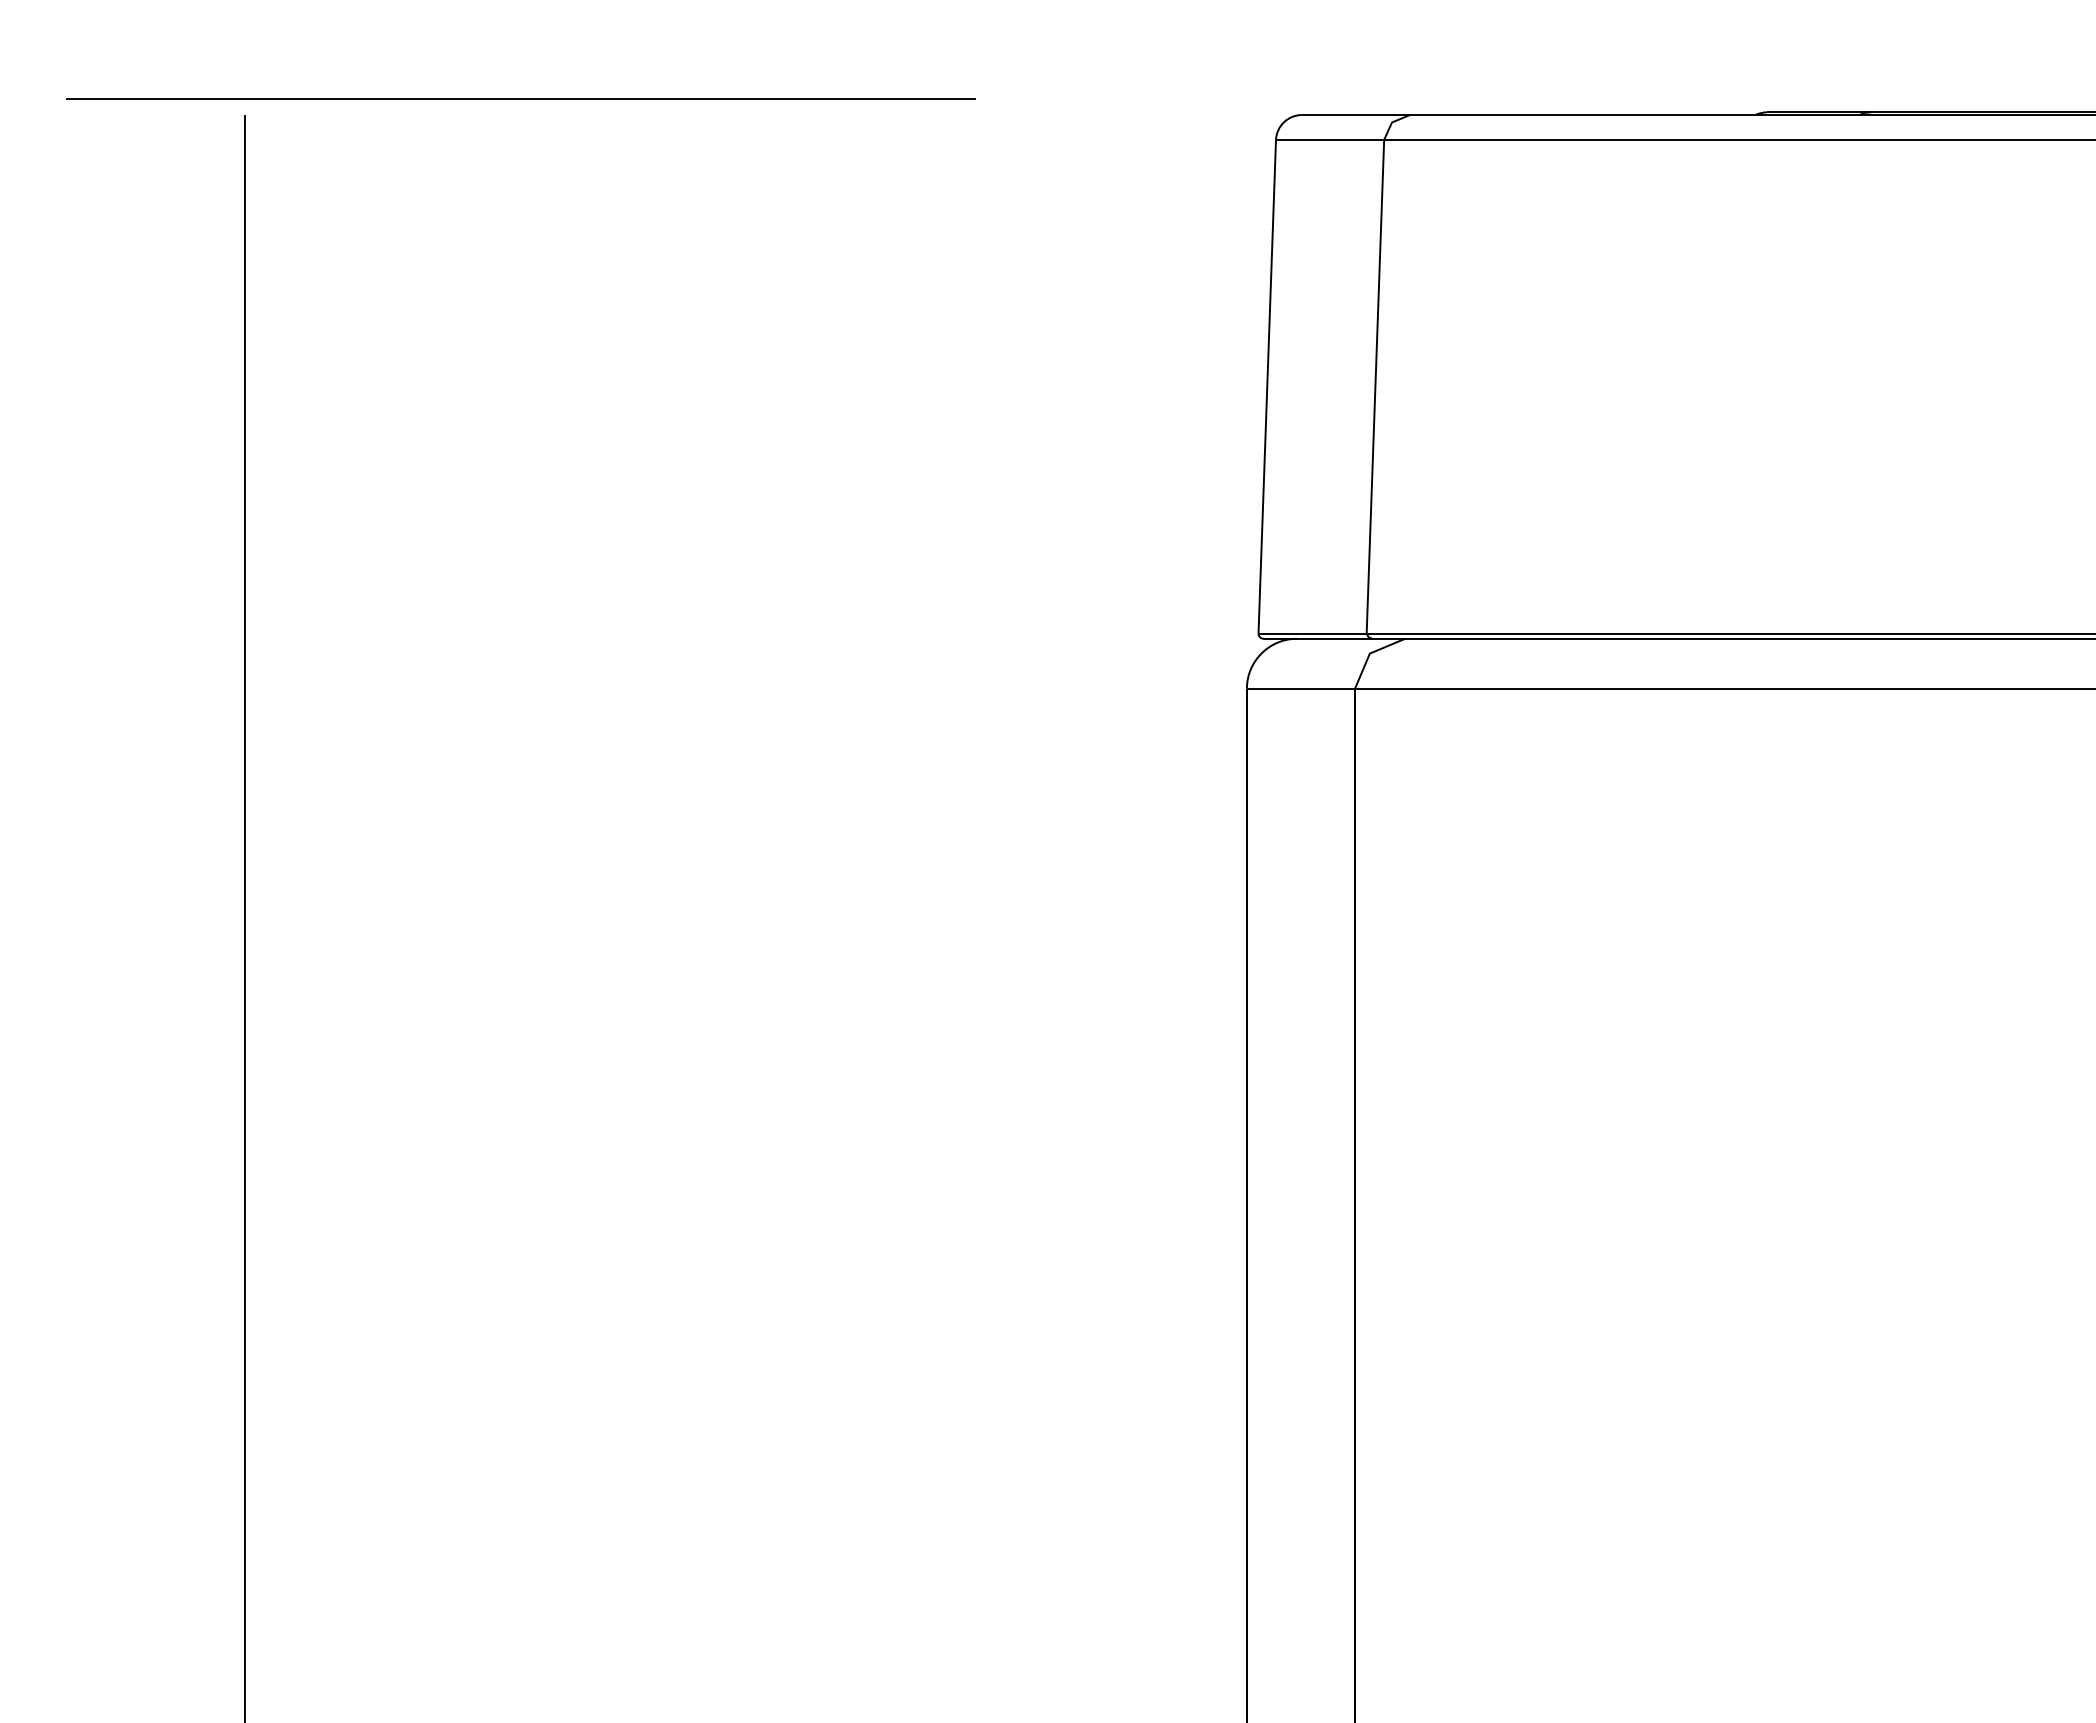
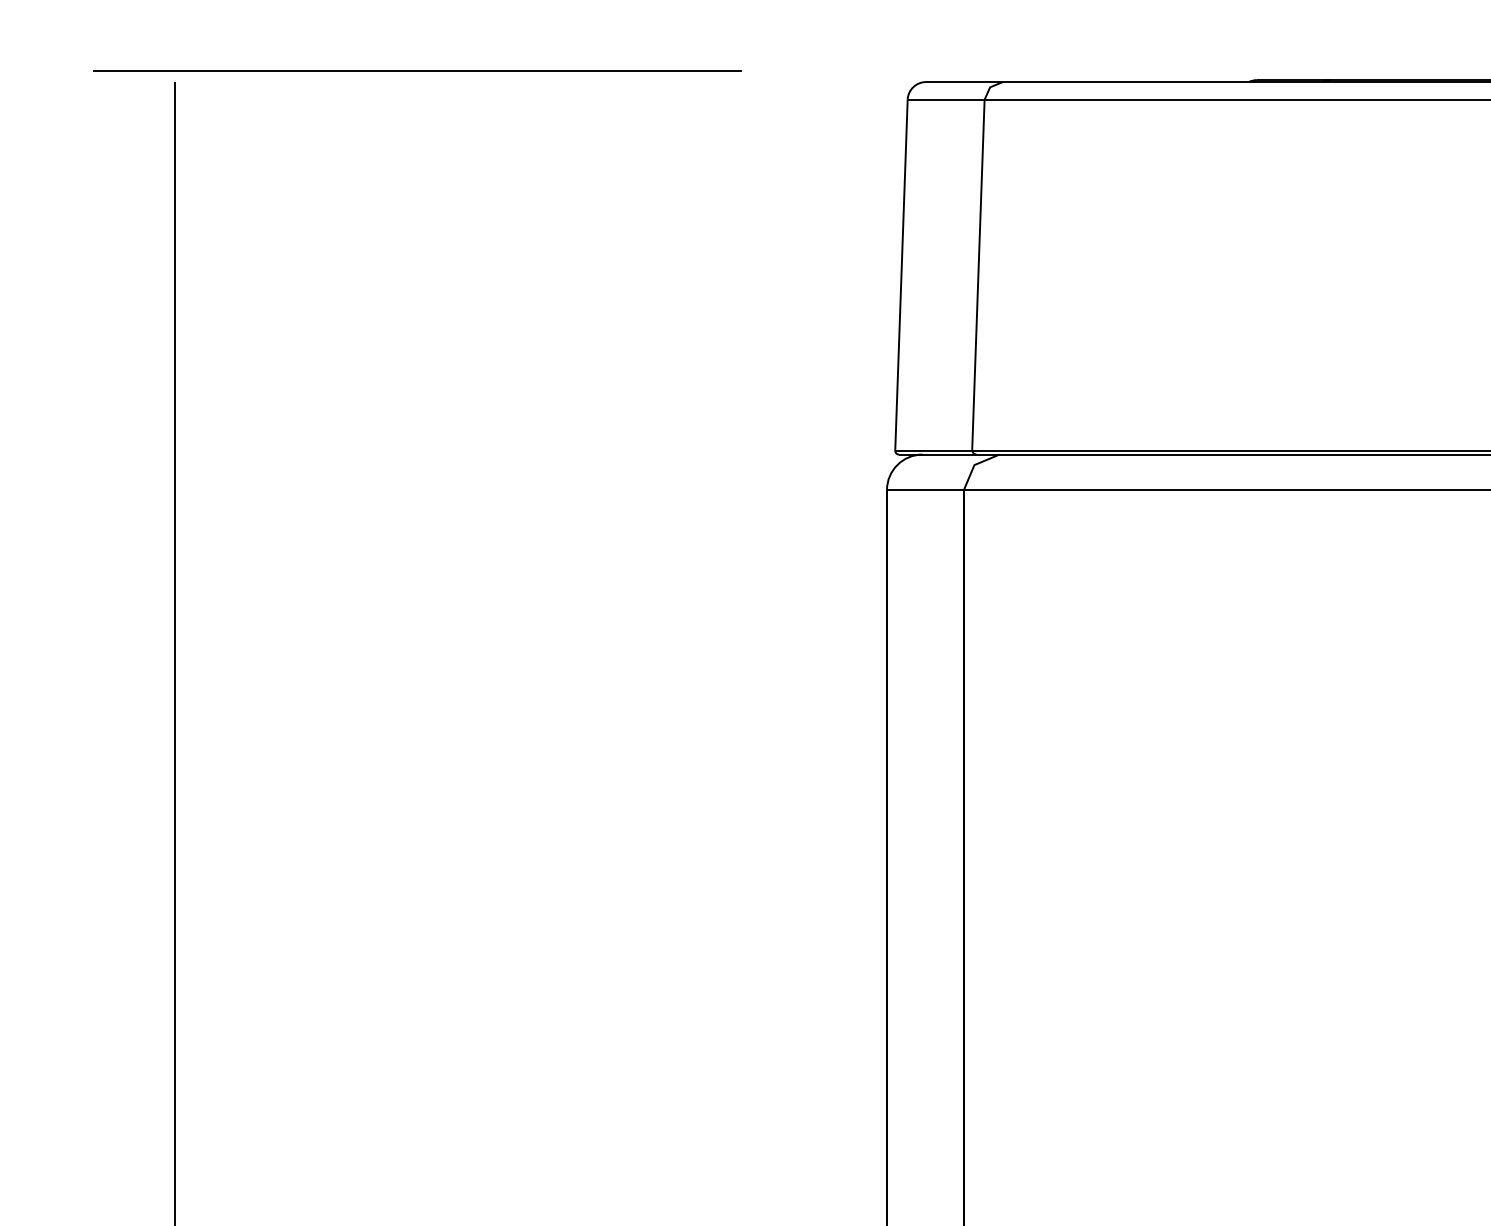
line: (520, 98) -> (417, 70), moved

